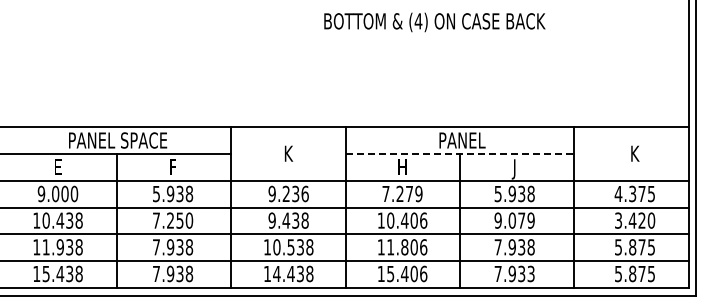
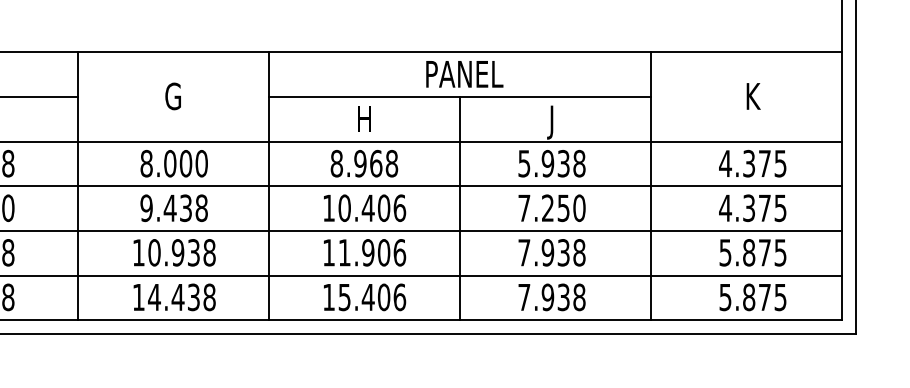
text: (288, 153) -> (173, 96), K -> G
line: (460, 154) -> (461, 97), dashed -> solid
text: (288, 193) -> (173, 162), 9.236 -> 8.000
text: (402, 193) -> (364, 162), 7.279 -> 8.968
text: (514, 220) -> (551, 207), 9.079 -> 7.250
text: (634, 220) -> (752, 207), 3.420 -> 4.375
text: (290, 247) -> (177, 253), 10.538 -> 10.938
text: (404, 247) -> (367, 253), 11.806 -> 11.906
text: (530, 273) -> (578, 296), 7.933 -> 7.938

